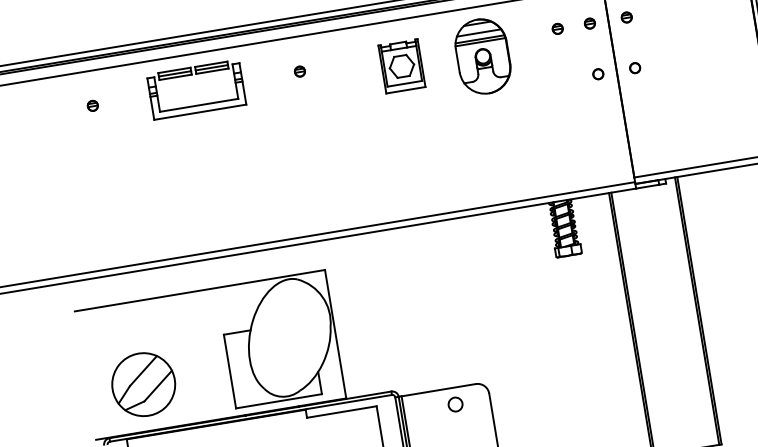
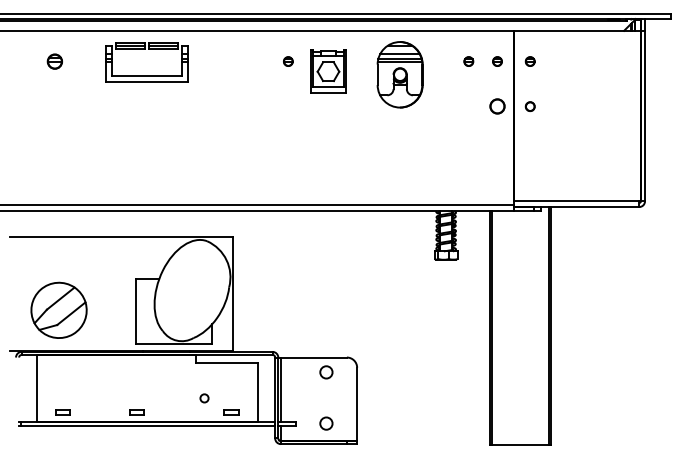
part: (300, 71) -> (288, 61), moved
part: (598, 74) -> (497, 106), size x1.6
part: (92, 105) -> (54, 61), size x1.6

